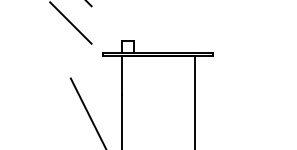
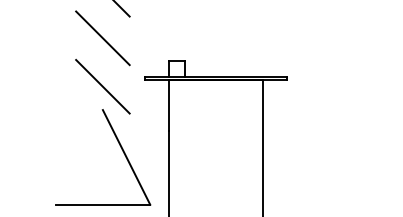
line: (70, 60) -> (102, 86), added

